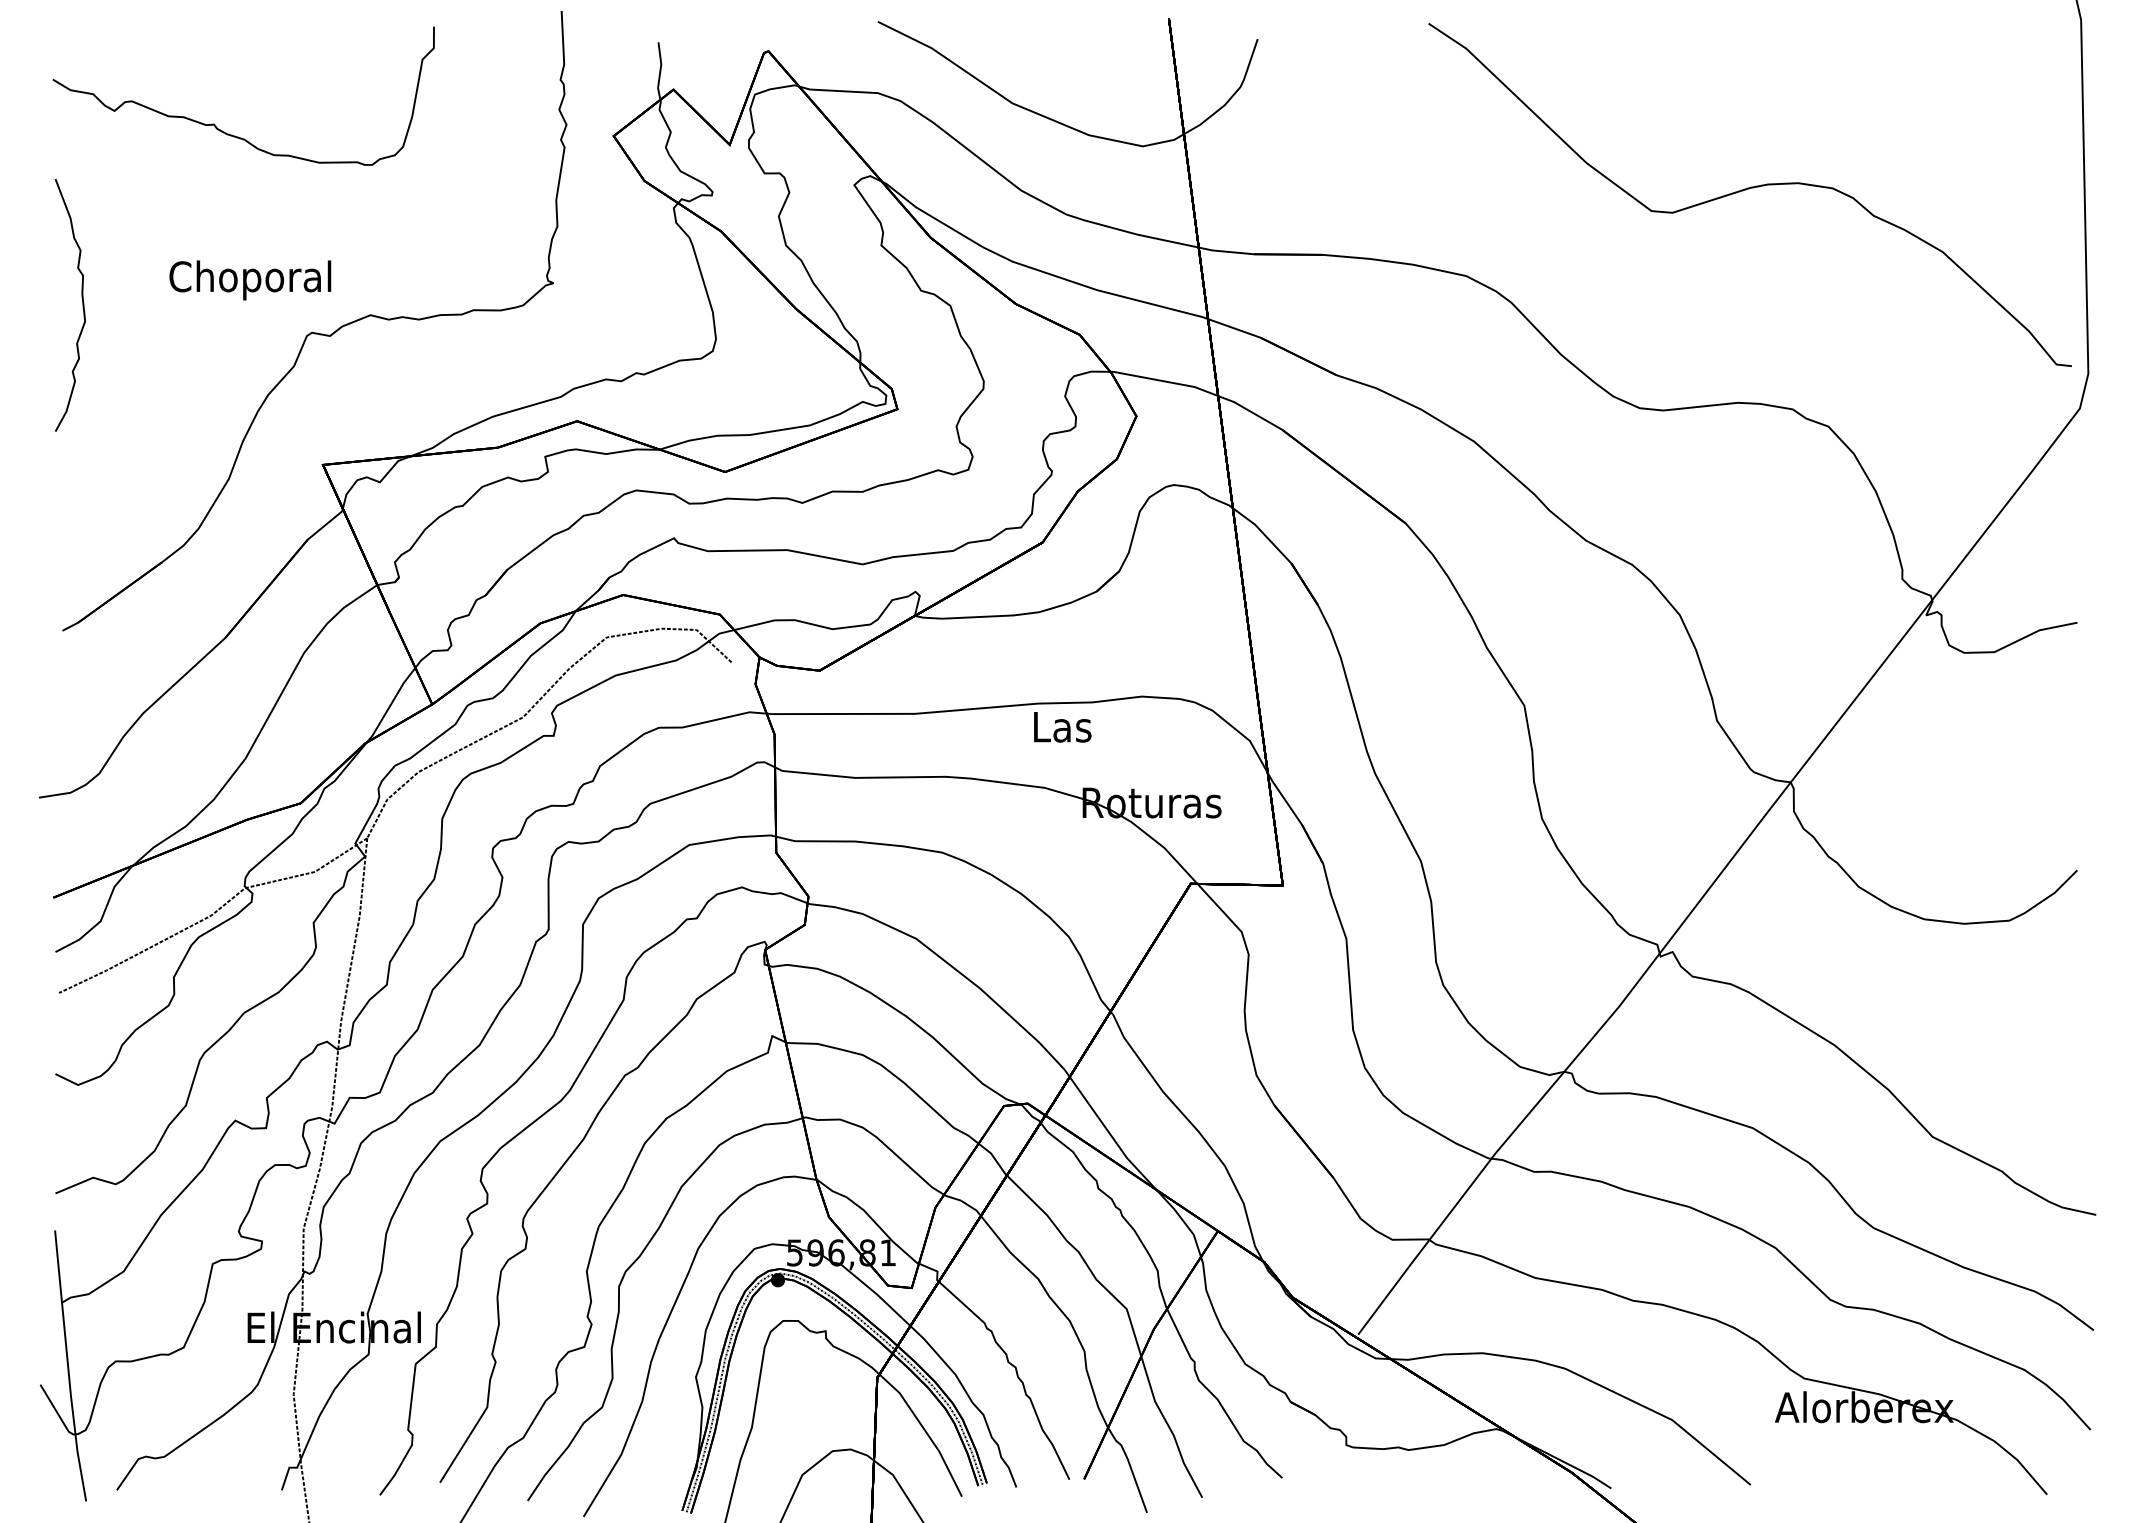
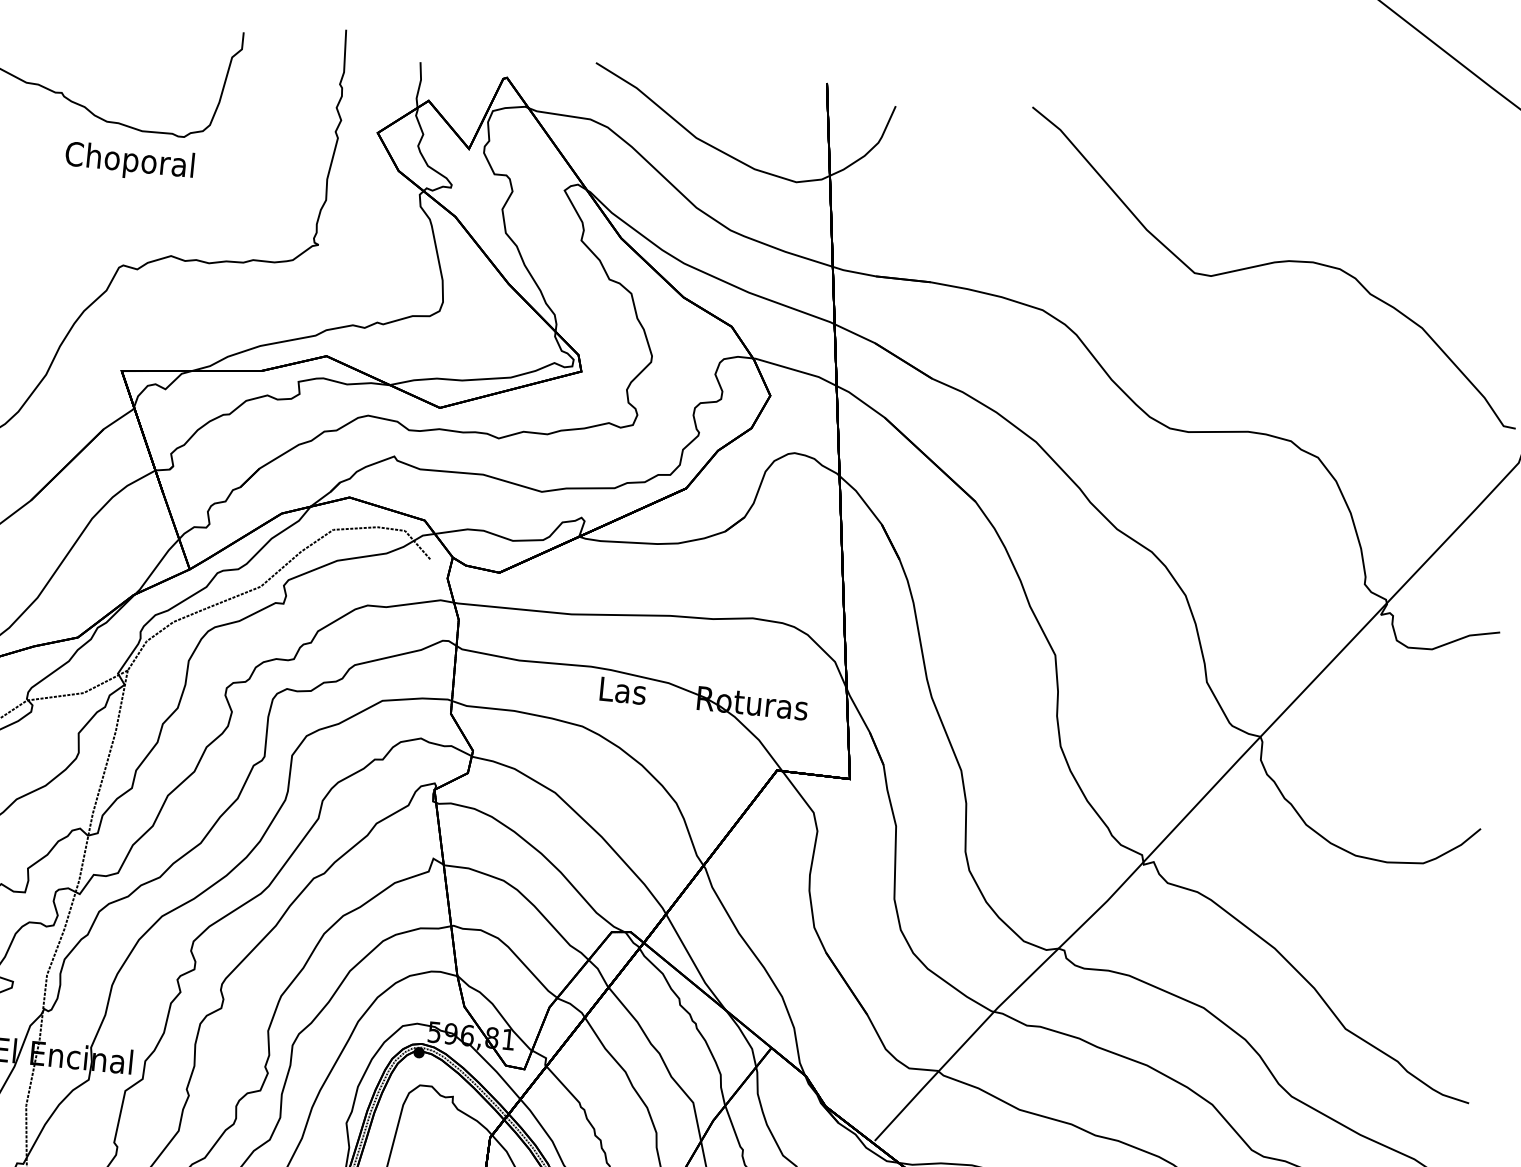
text: (250, 280) -> (129, 162), moved
text: (1062, 727) -> (622, 691), moved

